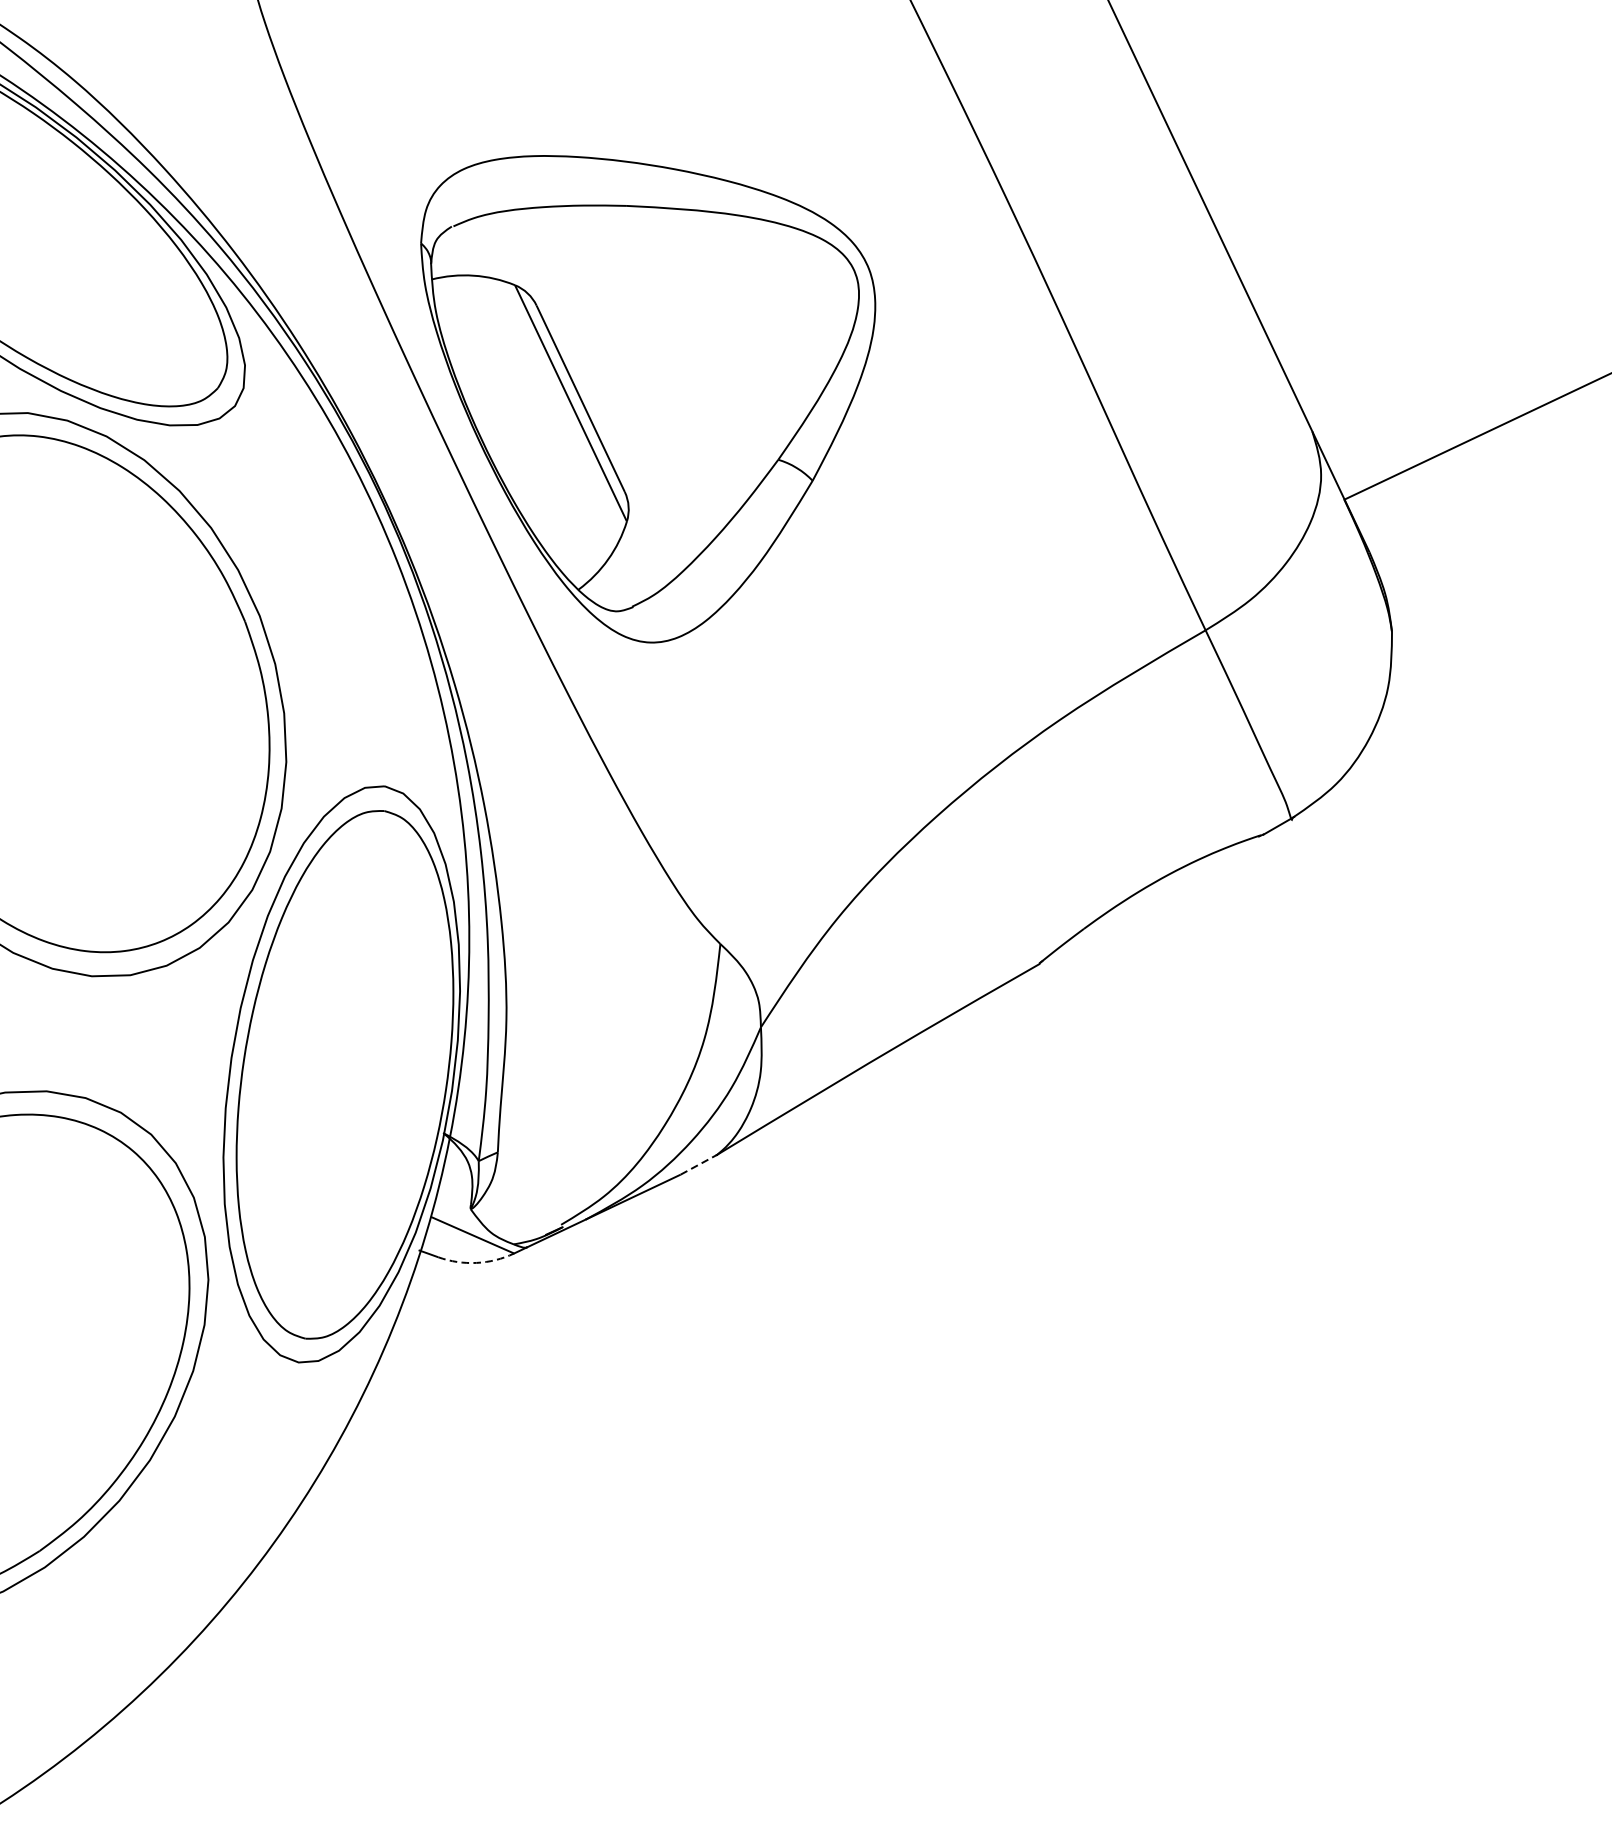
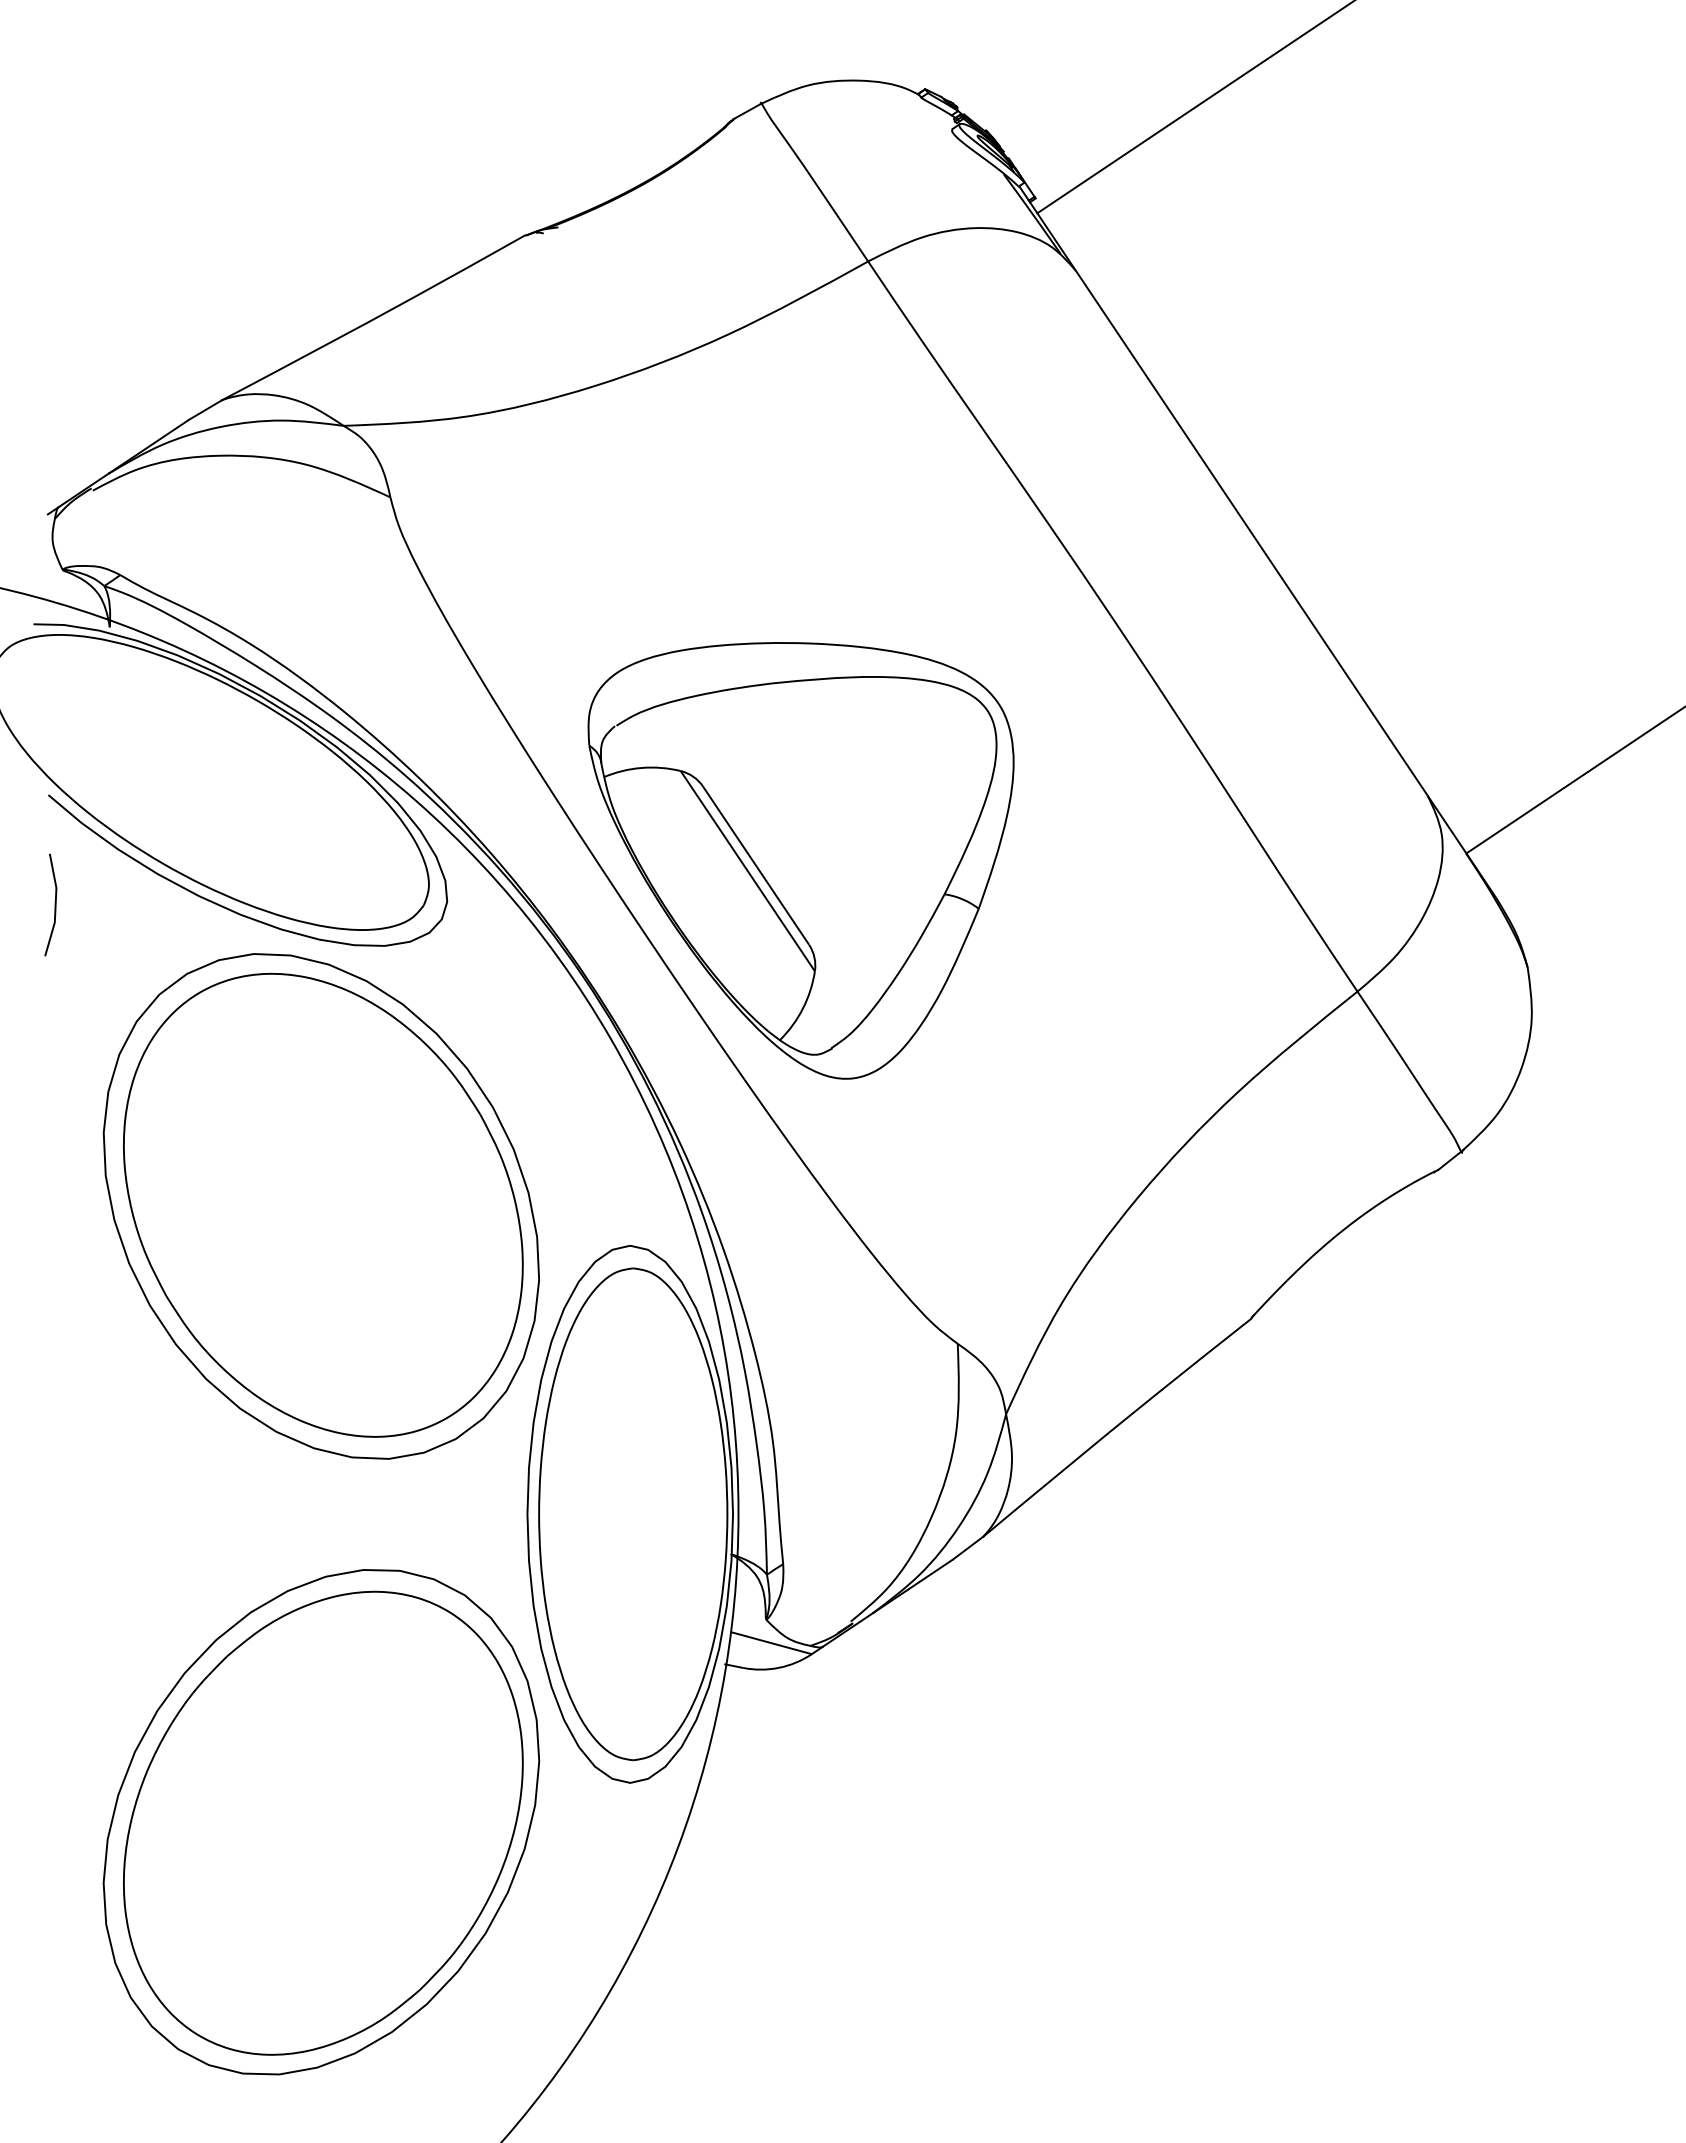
line: (699, 1165) -> (968, 1548), dashed -> solid
arc: (476, 1262) -> (778, 1667), dashed -> solid

